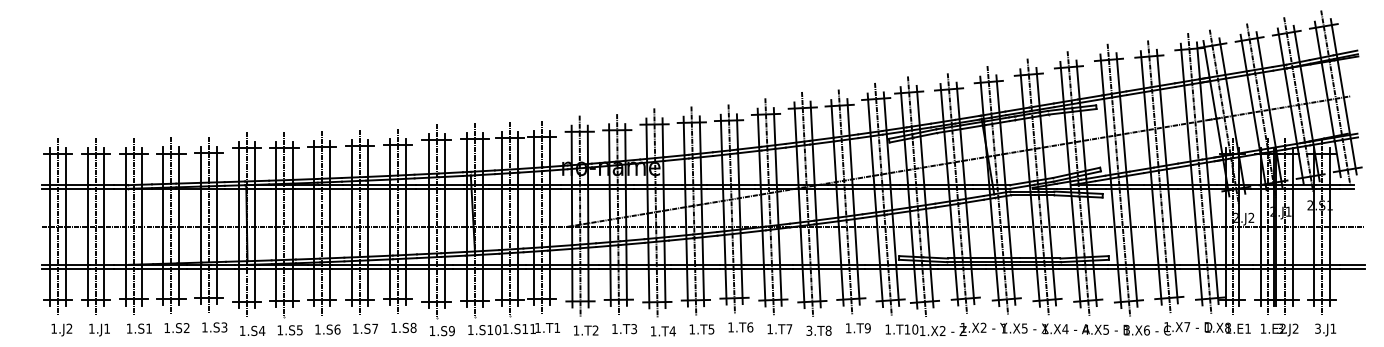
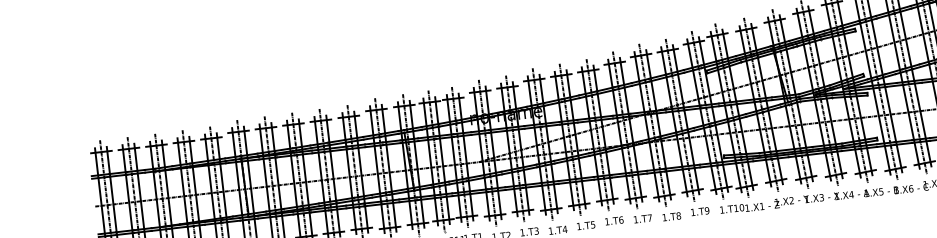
text: (1024, 327) -> (821, 196), 1.X5 -> 1.X3
text: (1085, 329) -> (866, 193), 4.X5 -> 1.X5
text: (809, 330) -> (664, 217), 3.T8 -> 1.T8
text: (942, 330) -> (761, 206), 1.X2 -> 1.X1

